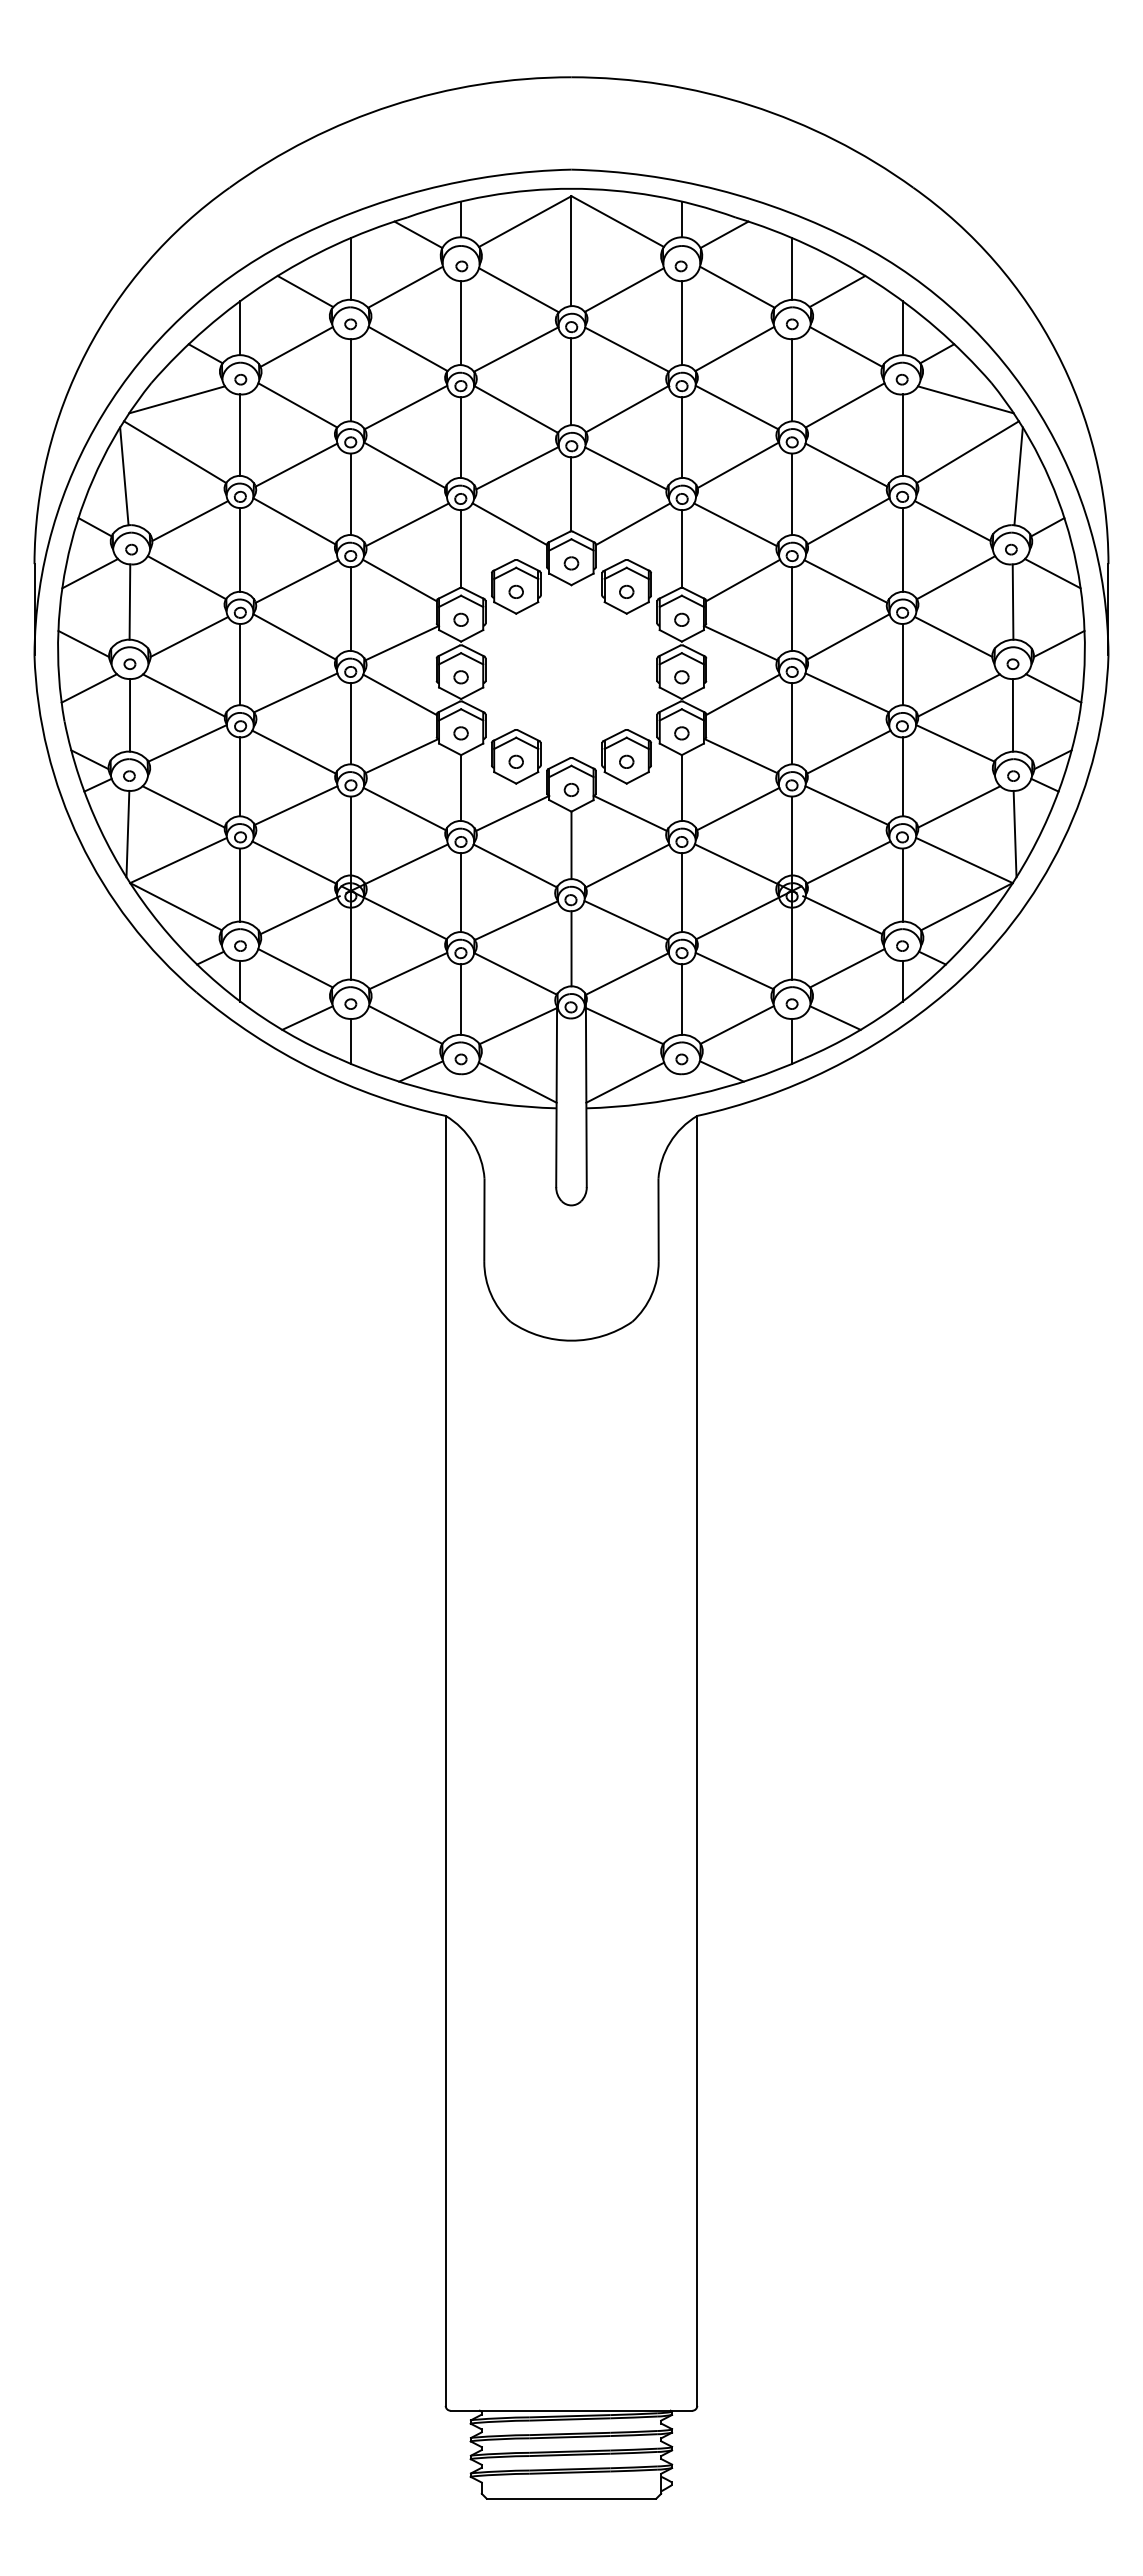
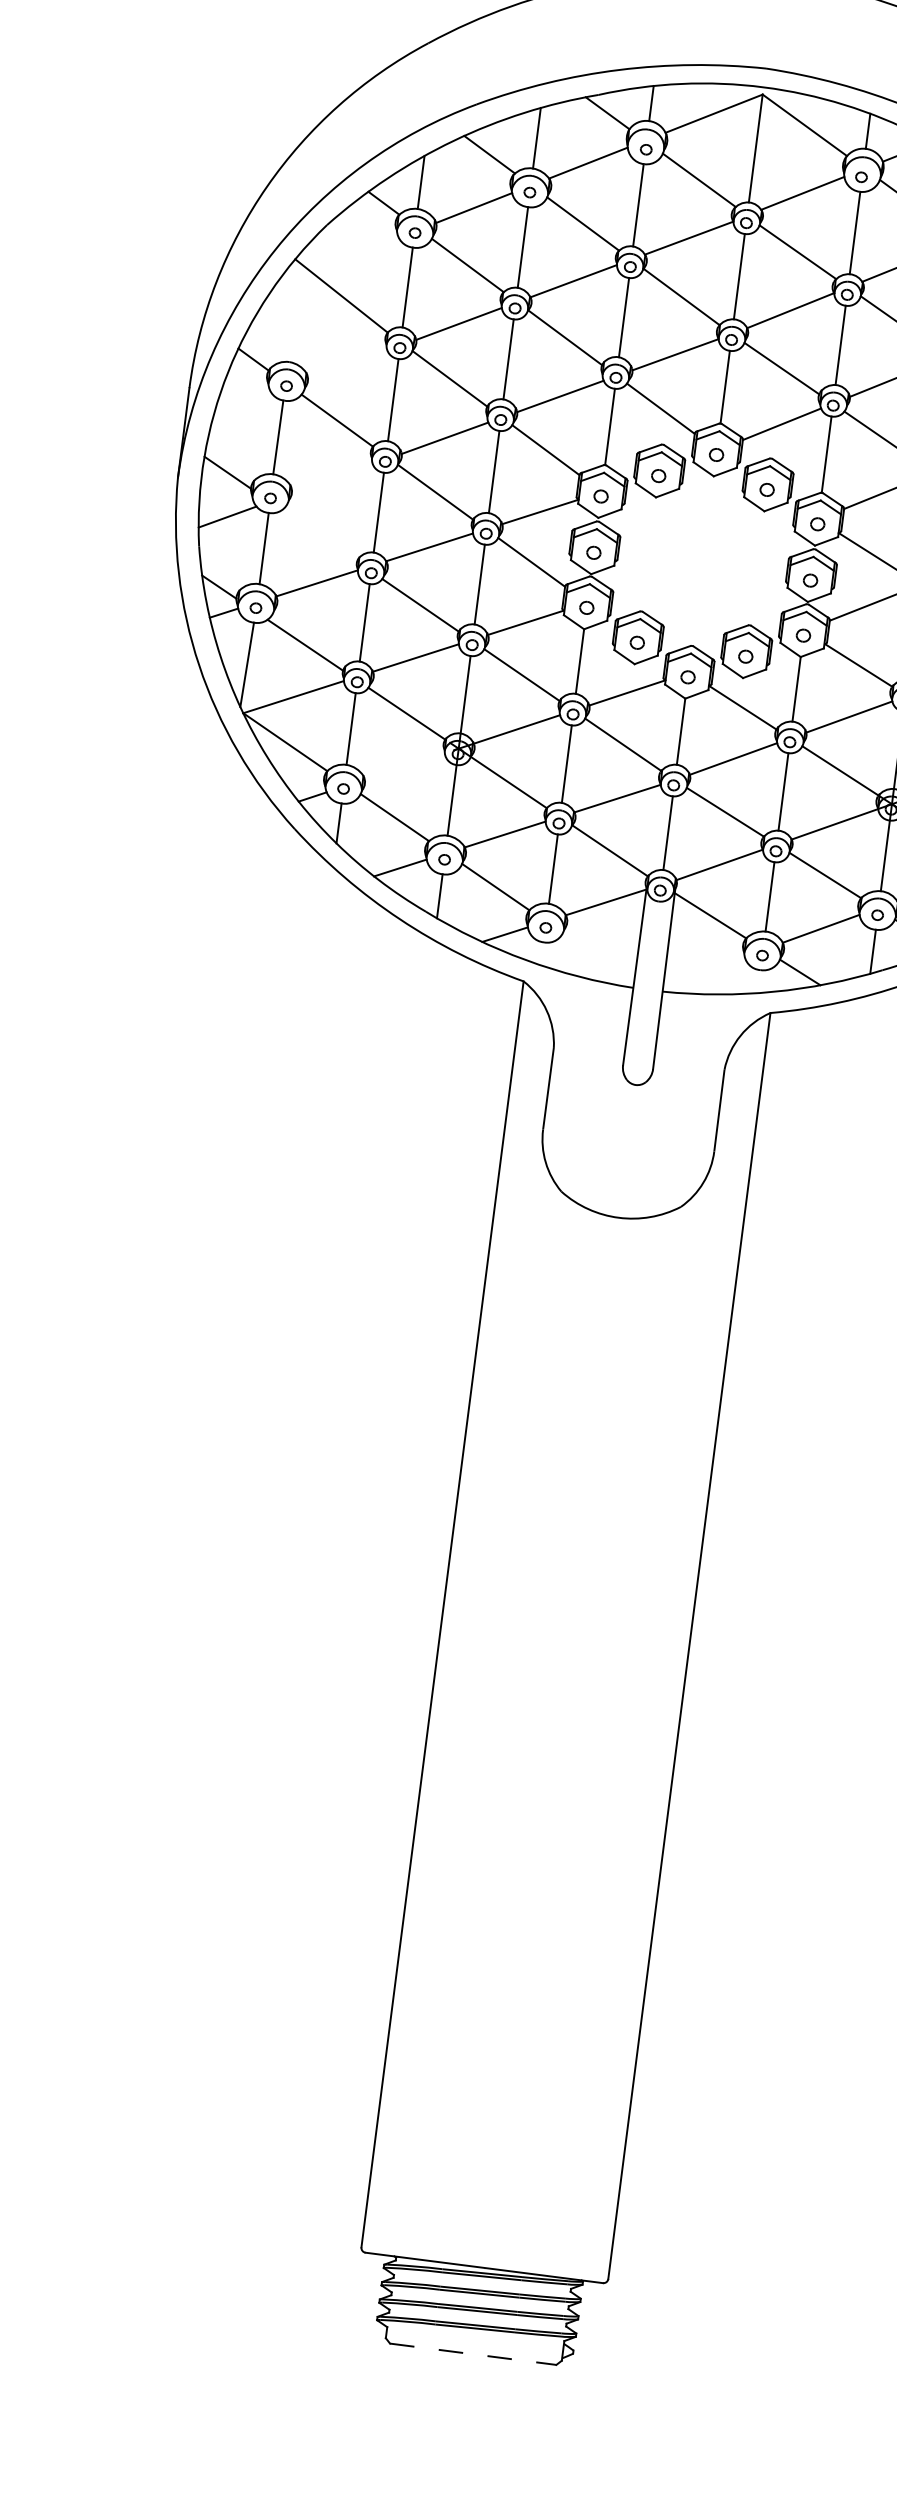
line: (177, 399) -> (350, 244), removed
line: (124, 476) -> (288, 313), removed
line: (190, 520) -> (348, 364), removed
line: (90, 573) -> (243, 404), removed
line: (189, 636) -> (332, 478), removed
line: (183, 695) -> (319, 535), removed
line: (299, 915) -> (405, 766), removed
line: (517, 1082) -> (598, 957), removed
line: (625, 1082) -> (704, 971), removed
line: (571, 2498) -> (473, 2354), solid -> dashed

